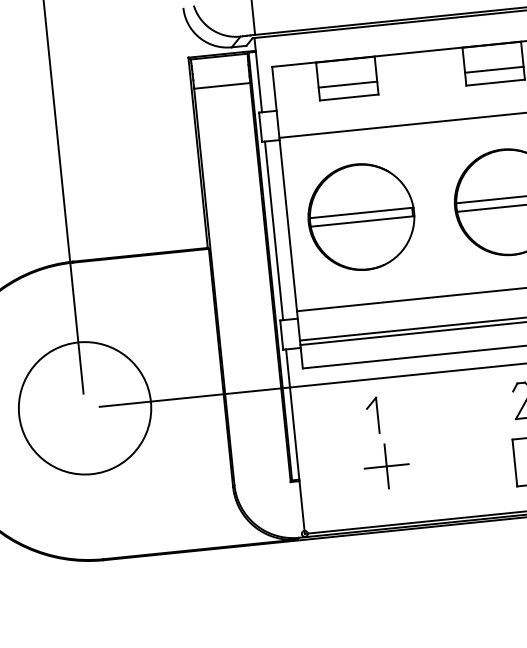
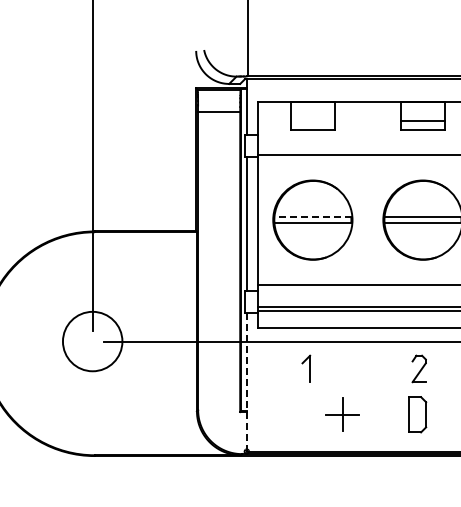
line: (347, 84) -> (312, 120), removed
line: (361, 213) -> (313, 217), solid -> dashed
circle: (84, 408) -> (92, 341), size x0.6
line: (295, 441) -> (246, 382), solid -> dashed
part: (386, 466) -> (342, 414), moved

